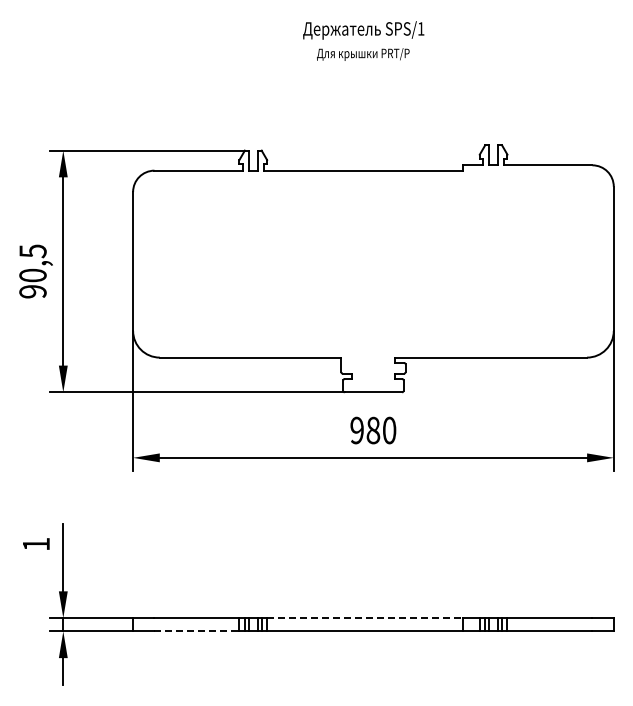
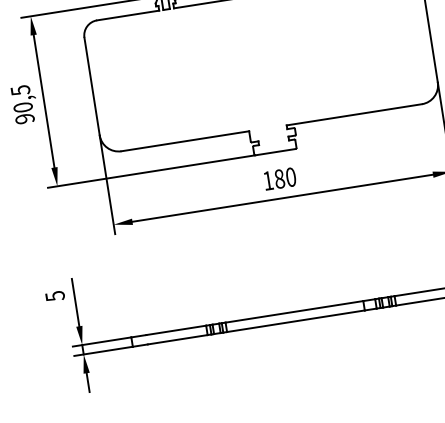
text: (356, 430) -> (267, 180), 980 -> 180
text: (36, 544) -> (55, 296), 1 -> 5
line: (365, 618) -> (294, 312), dashed -> solid
line: (196, 631) -> (177, 339), dashed -> solid

